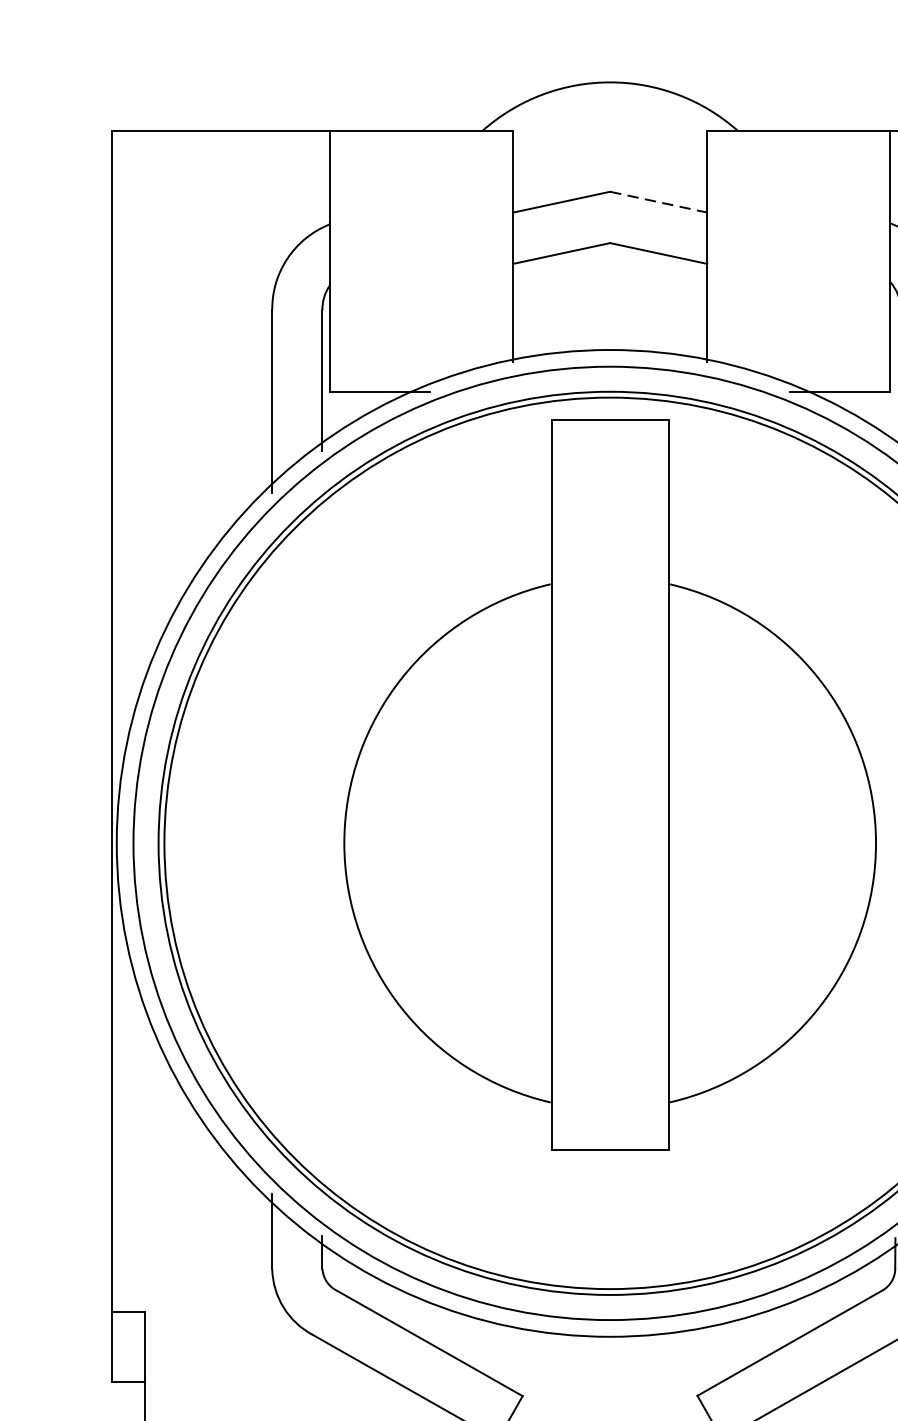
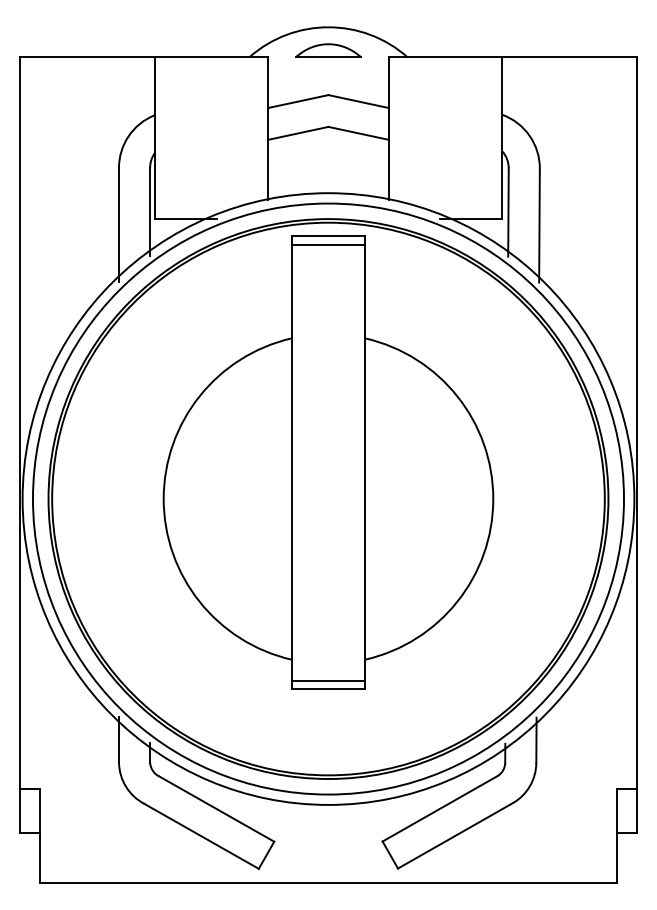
part: (610, 119) -> (328, 50), added
line: (658, 202) -> (358, 101), dashed -> solid
line: (610, 432) -> (328, 244), added
line: (610, 1136) -> (328, 680), added

